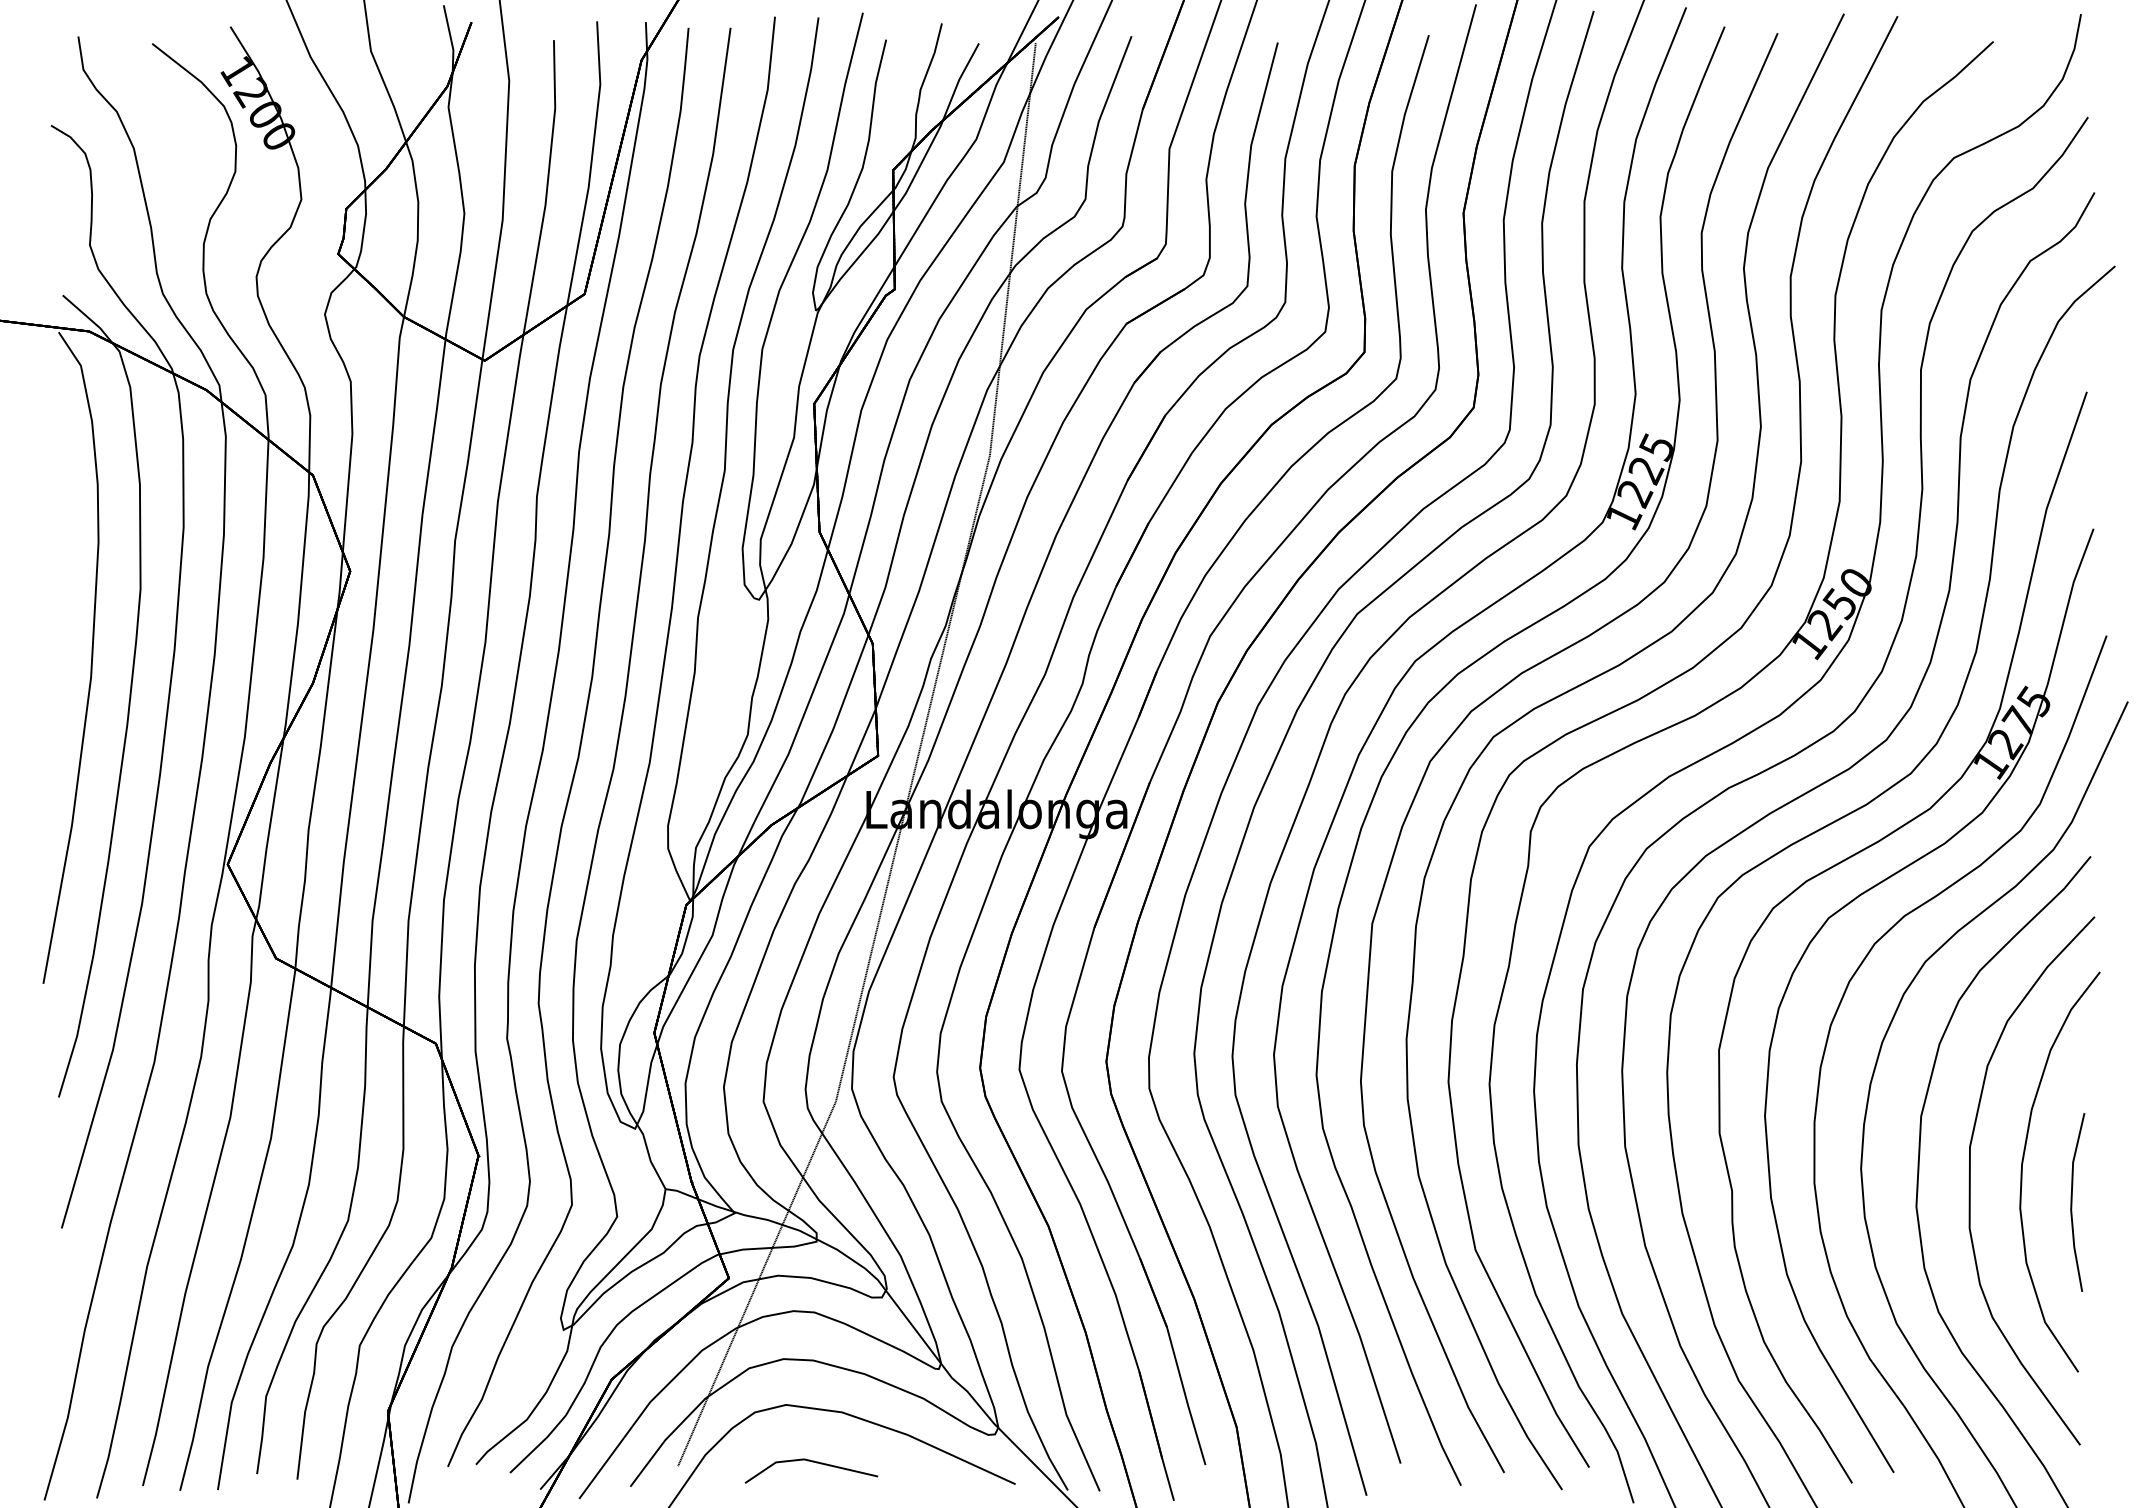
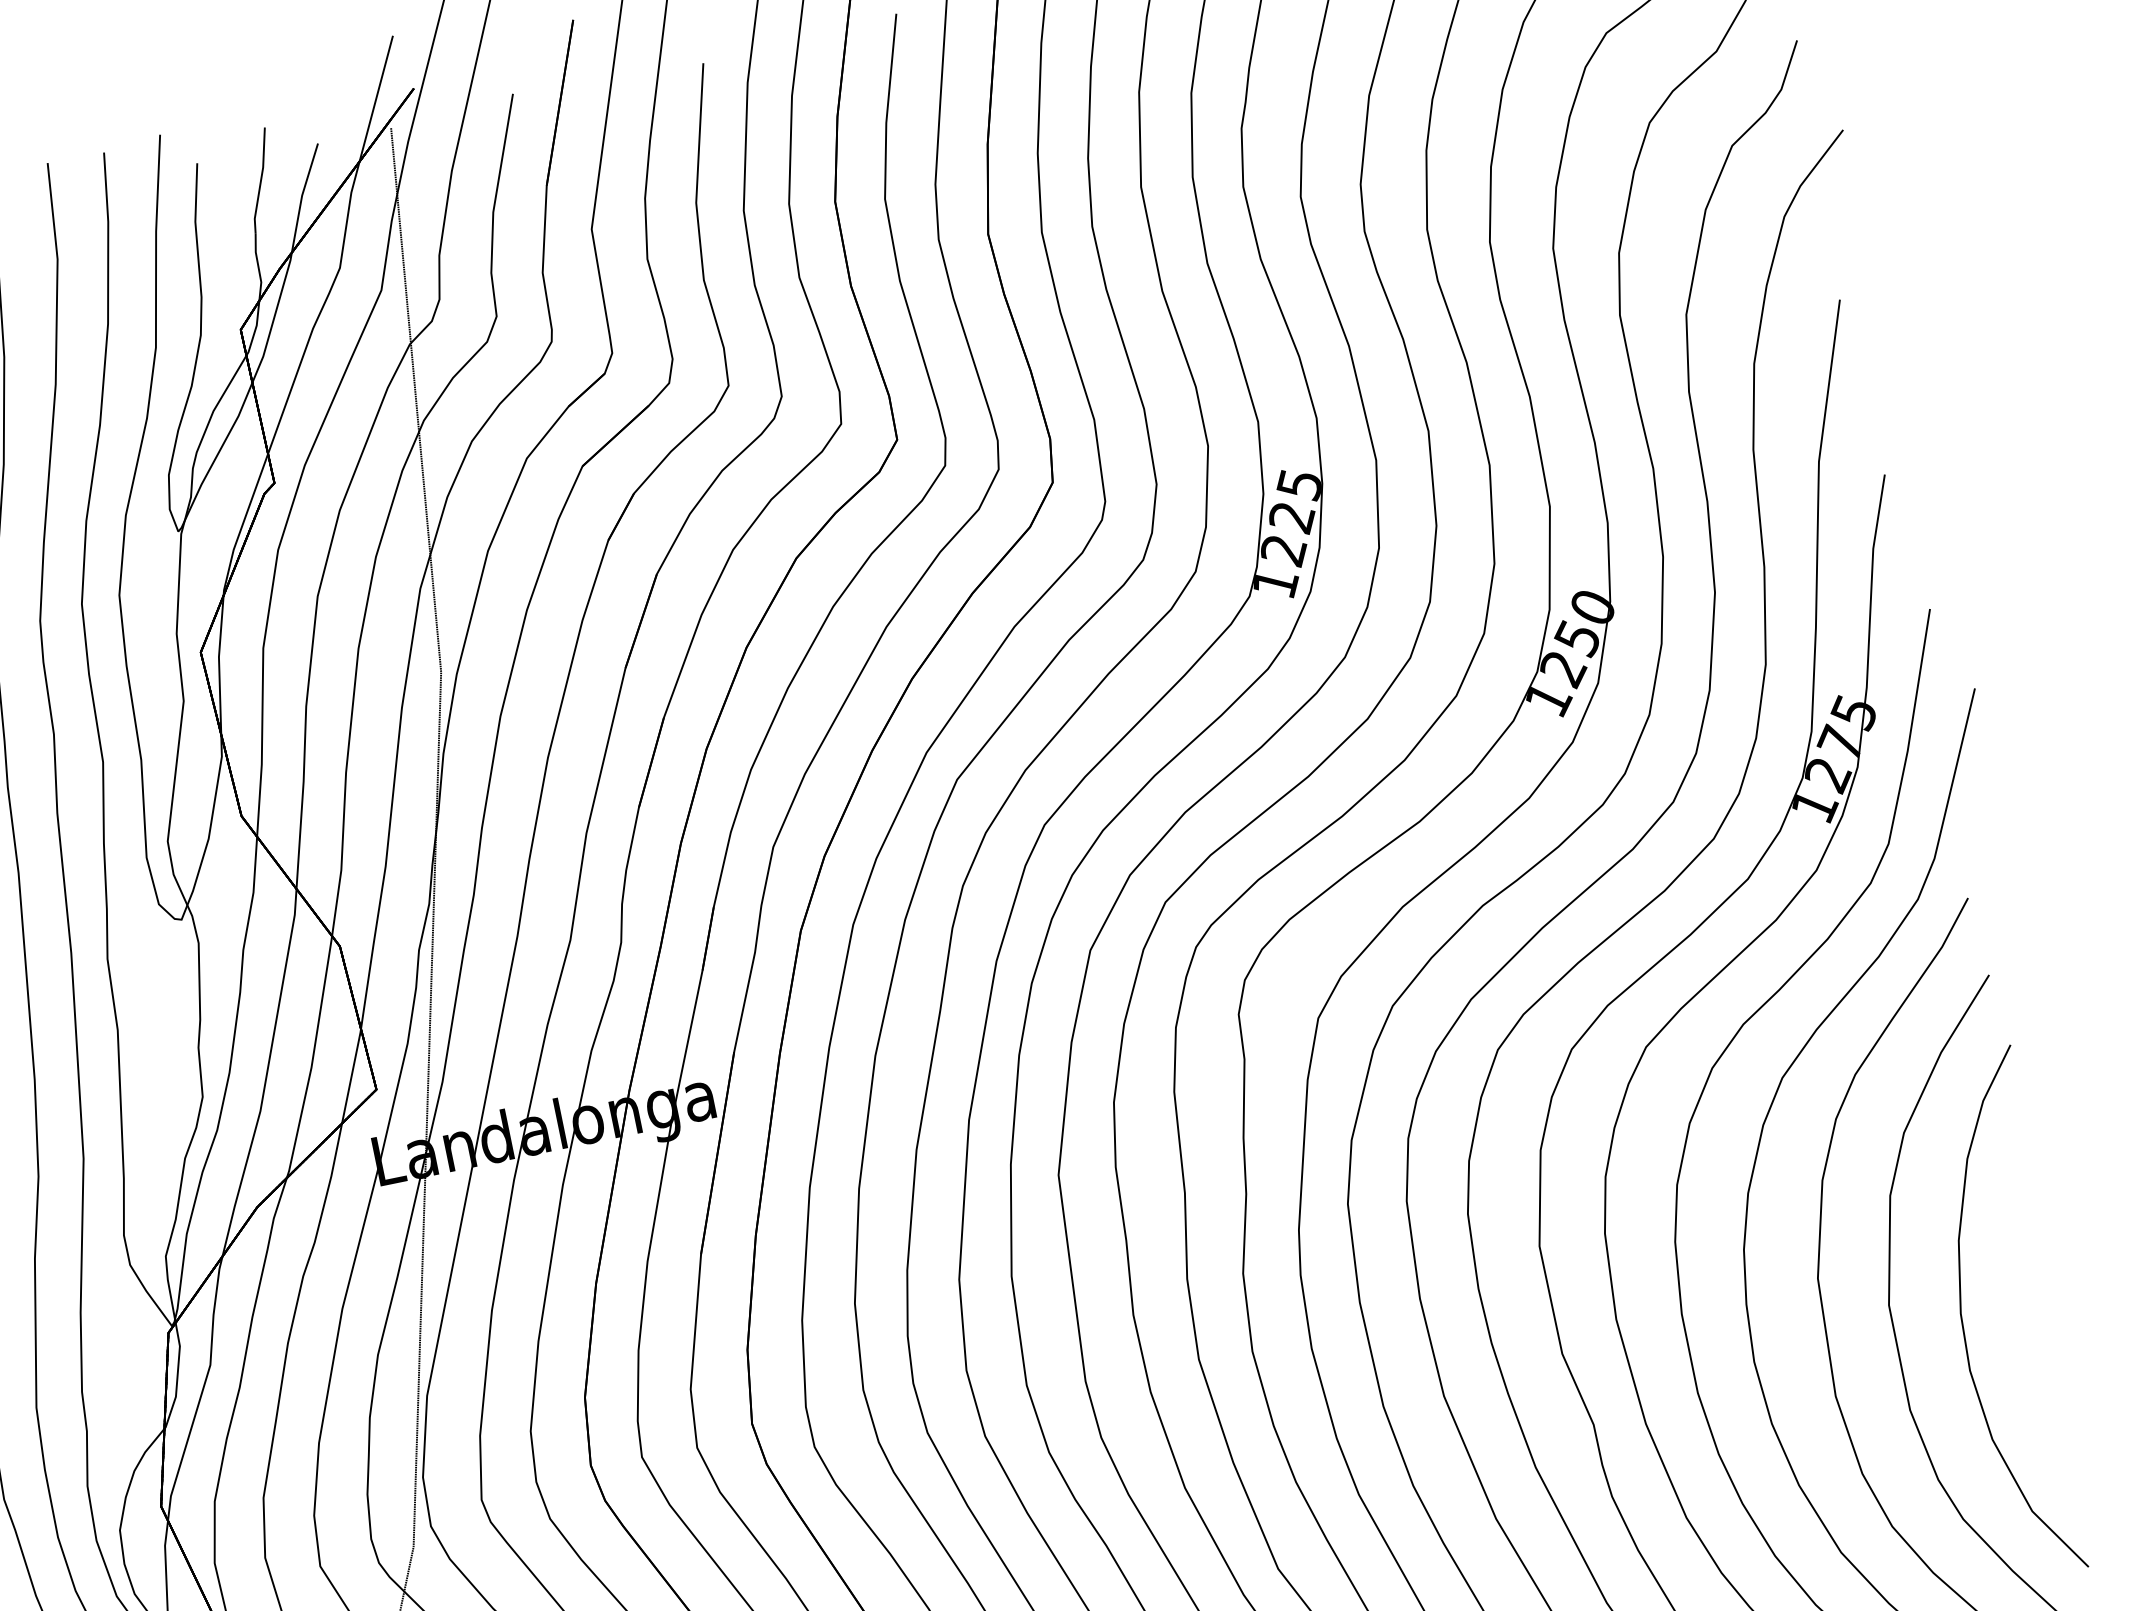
part: (2077, 1202) -> (2042, 1348), removed

